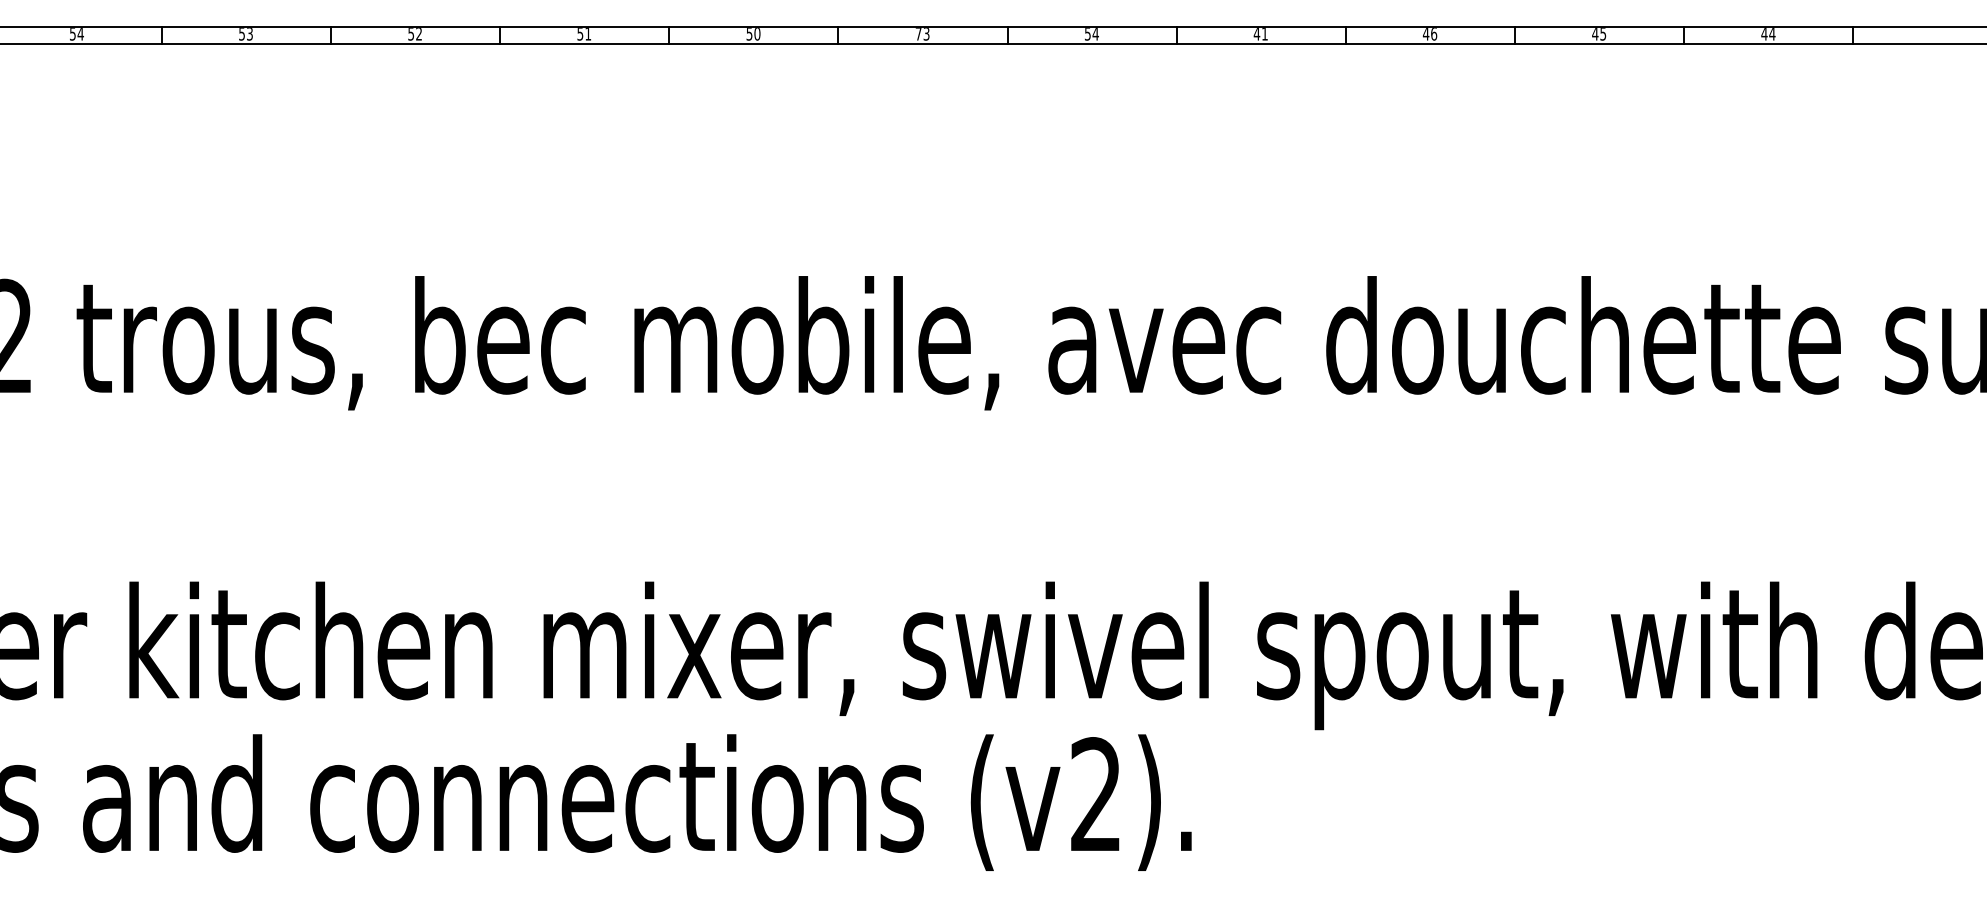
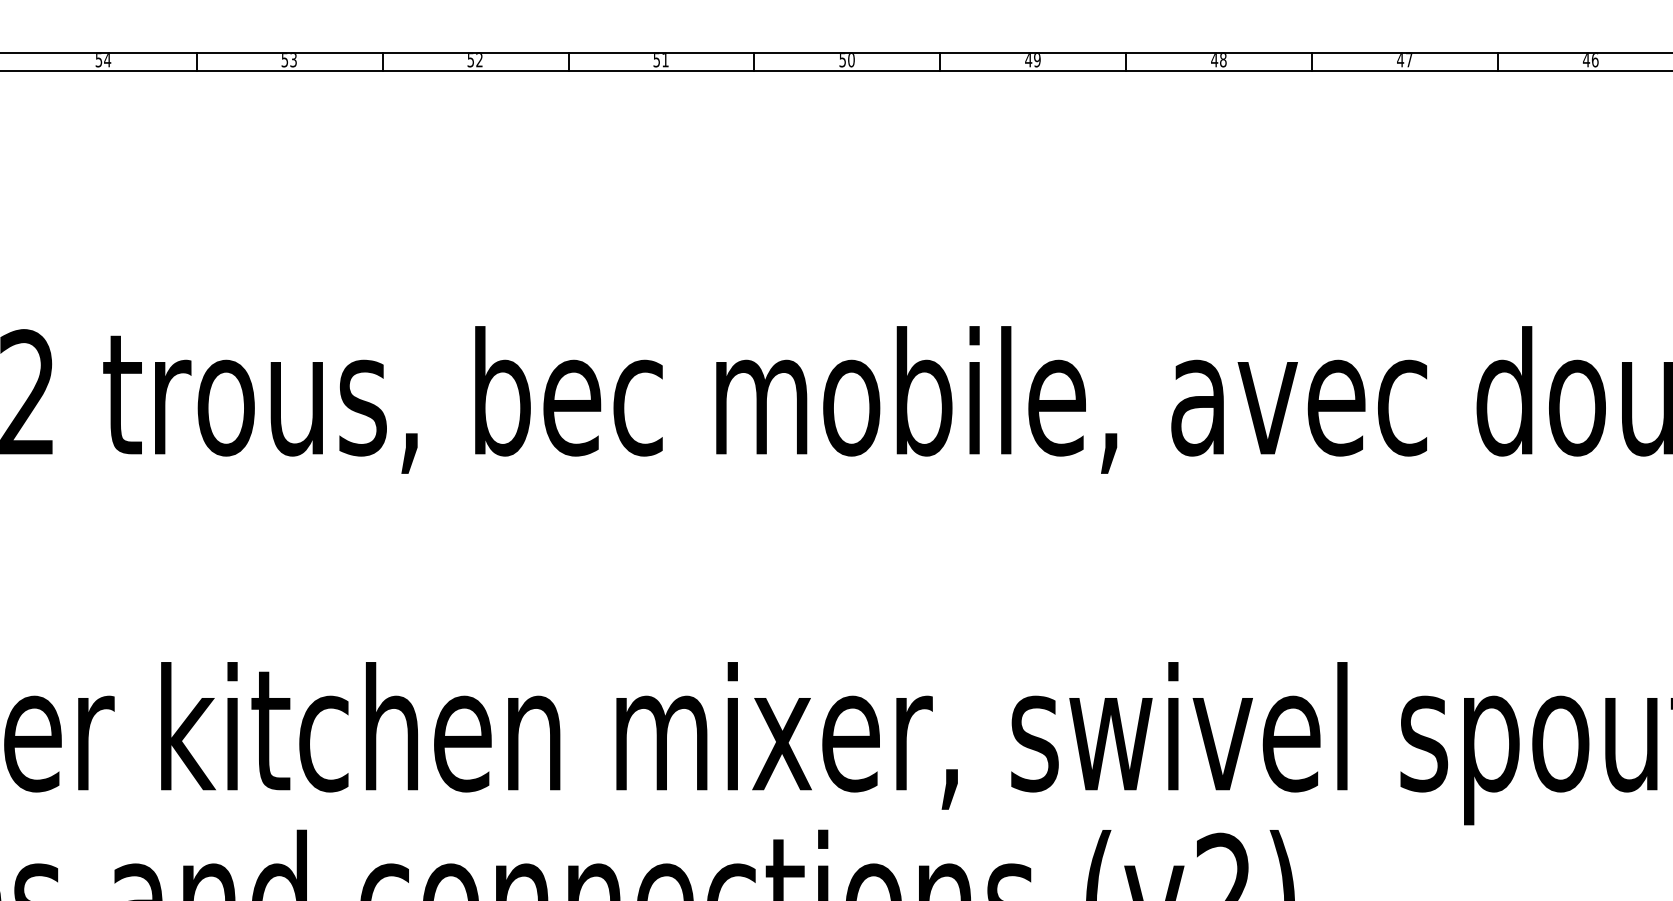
text: (922, 34) -> (1032, 60), 73 -> 49
text: (1091, 34) -> (1218, 60), 54 -> 48
text: (1264, 34) -> (1408, 60), 41 -> 47

